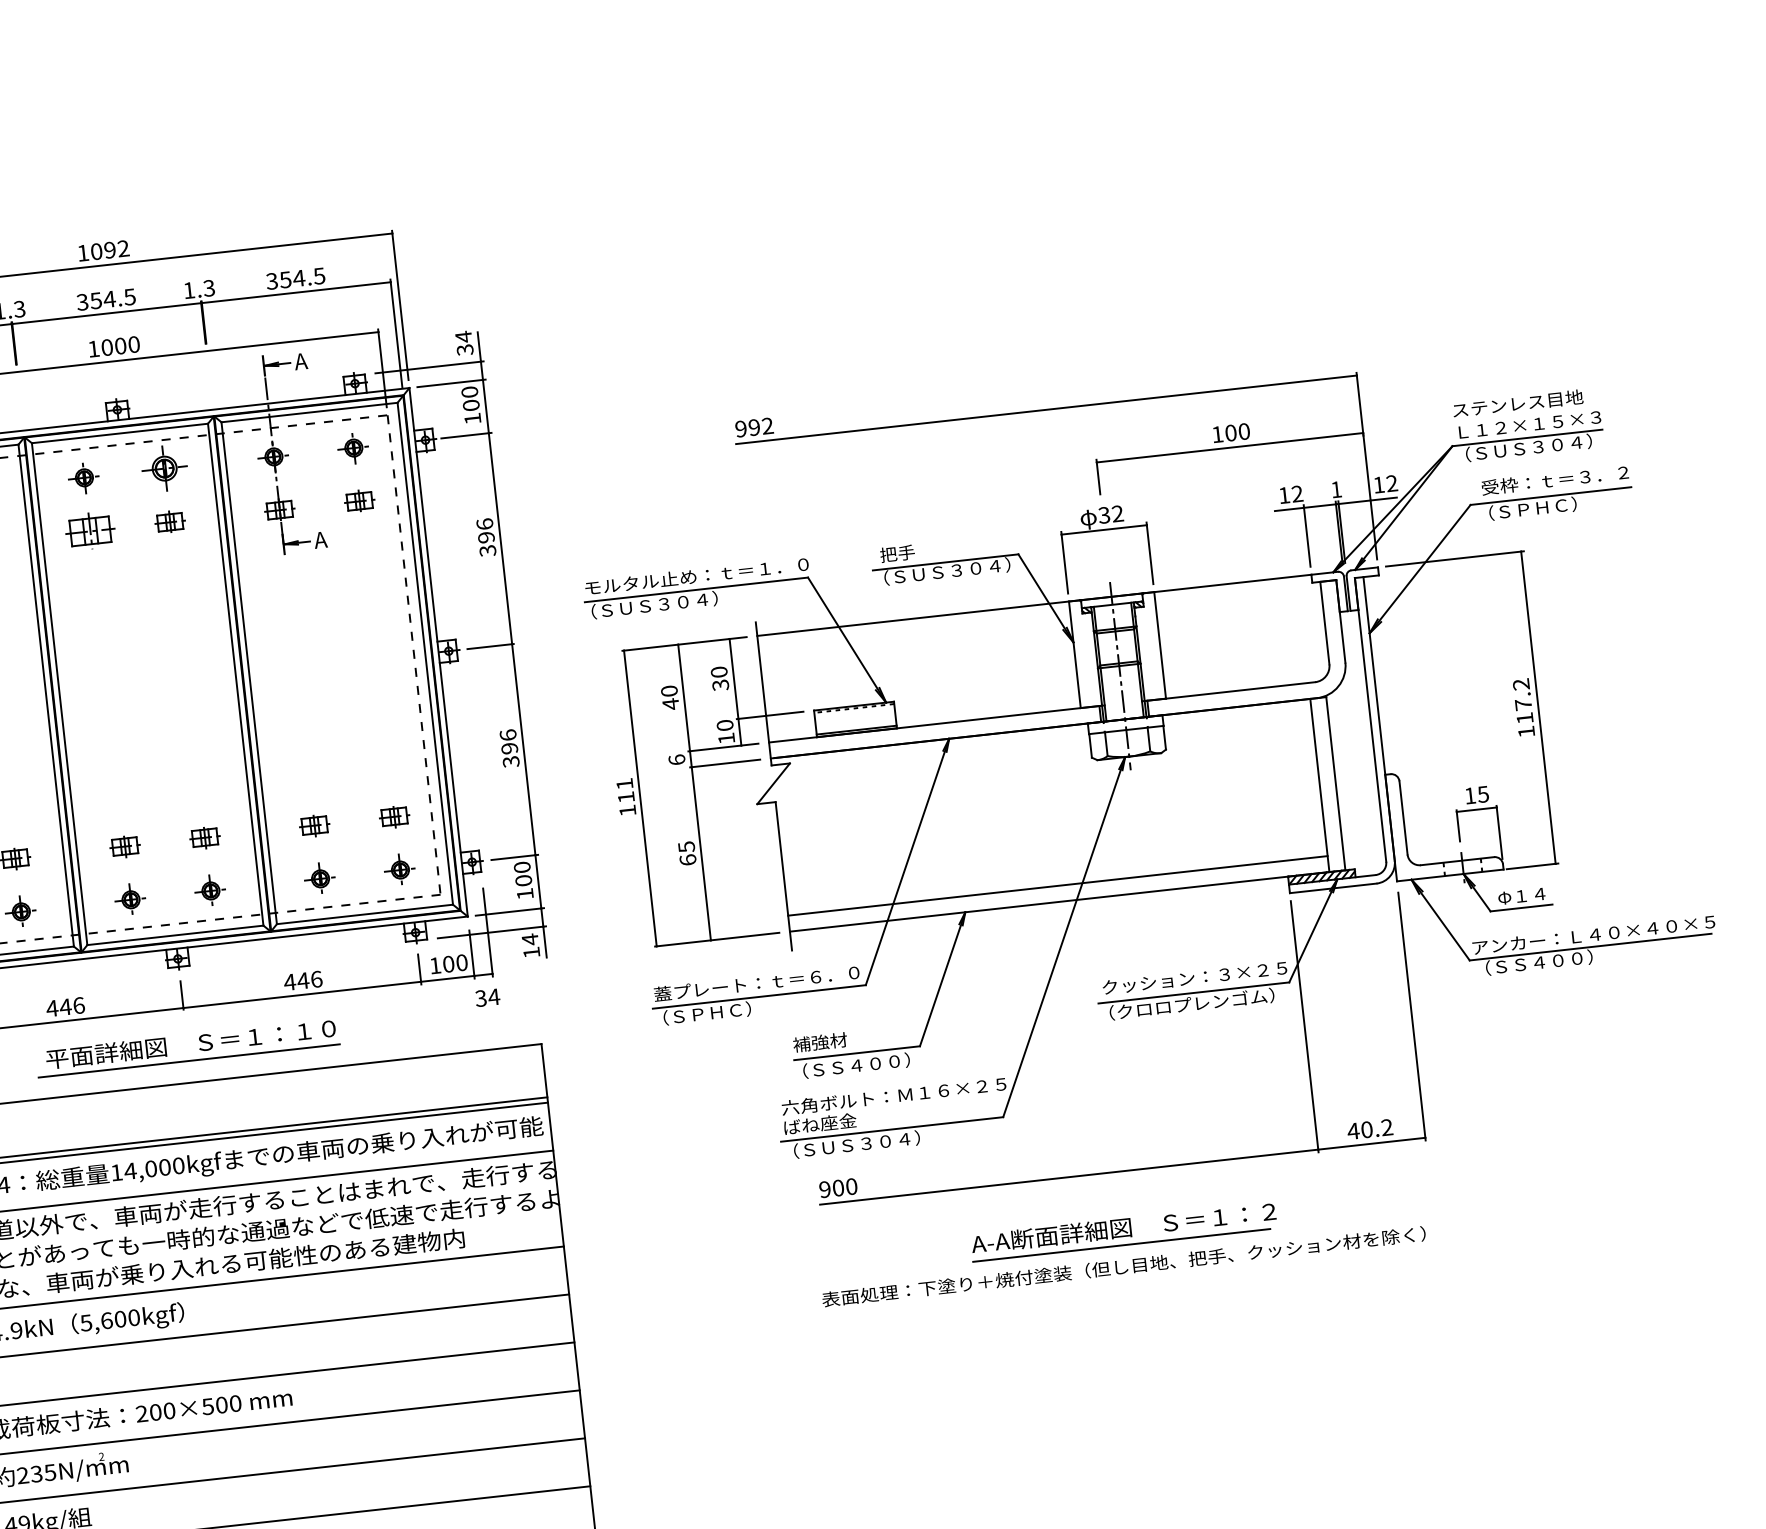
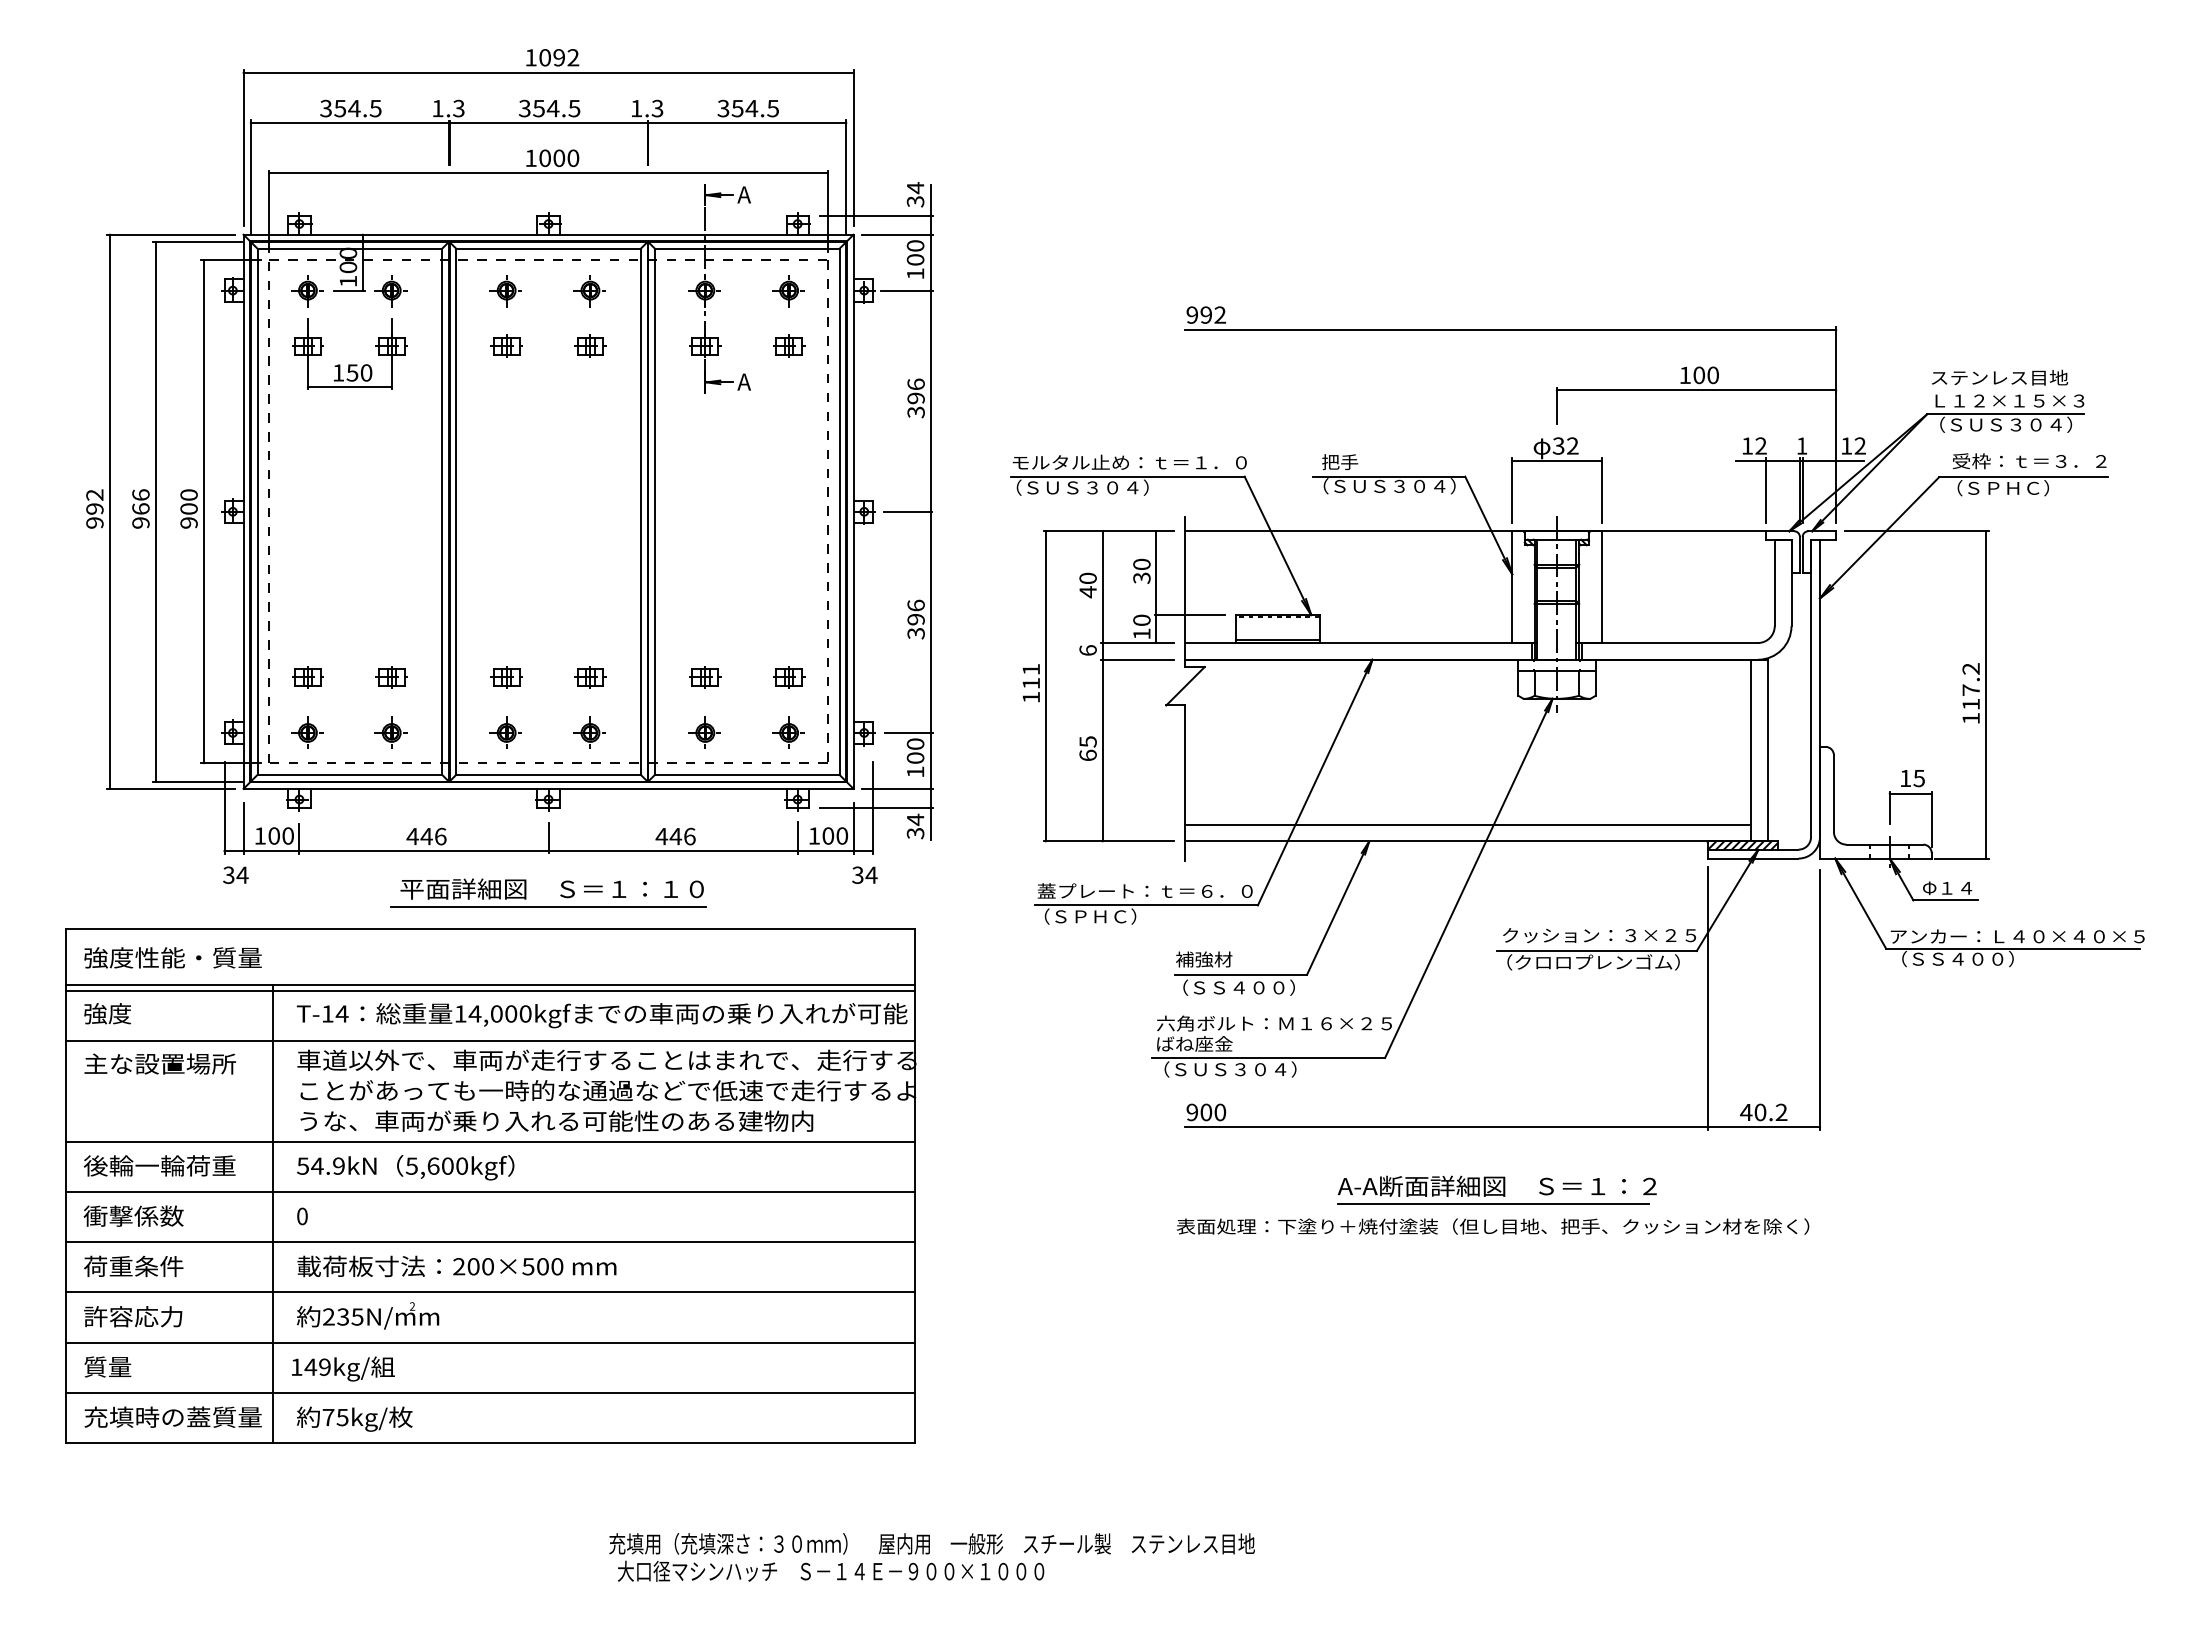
part: (163, 469) -> (589, 291), size x0.71
part: (90, 530) -> (506, 345), size x0.62
text: (531, 952) -> (915, 833), 14 -> 34

